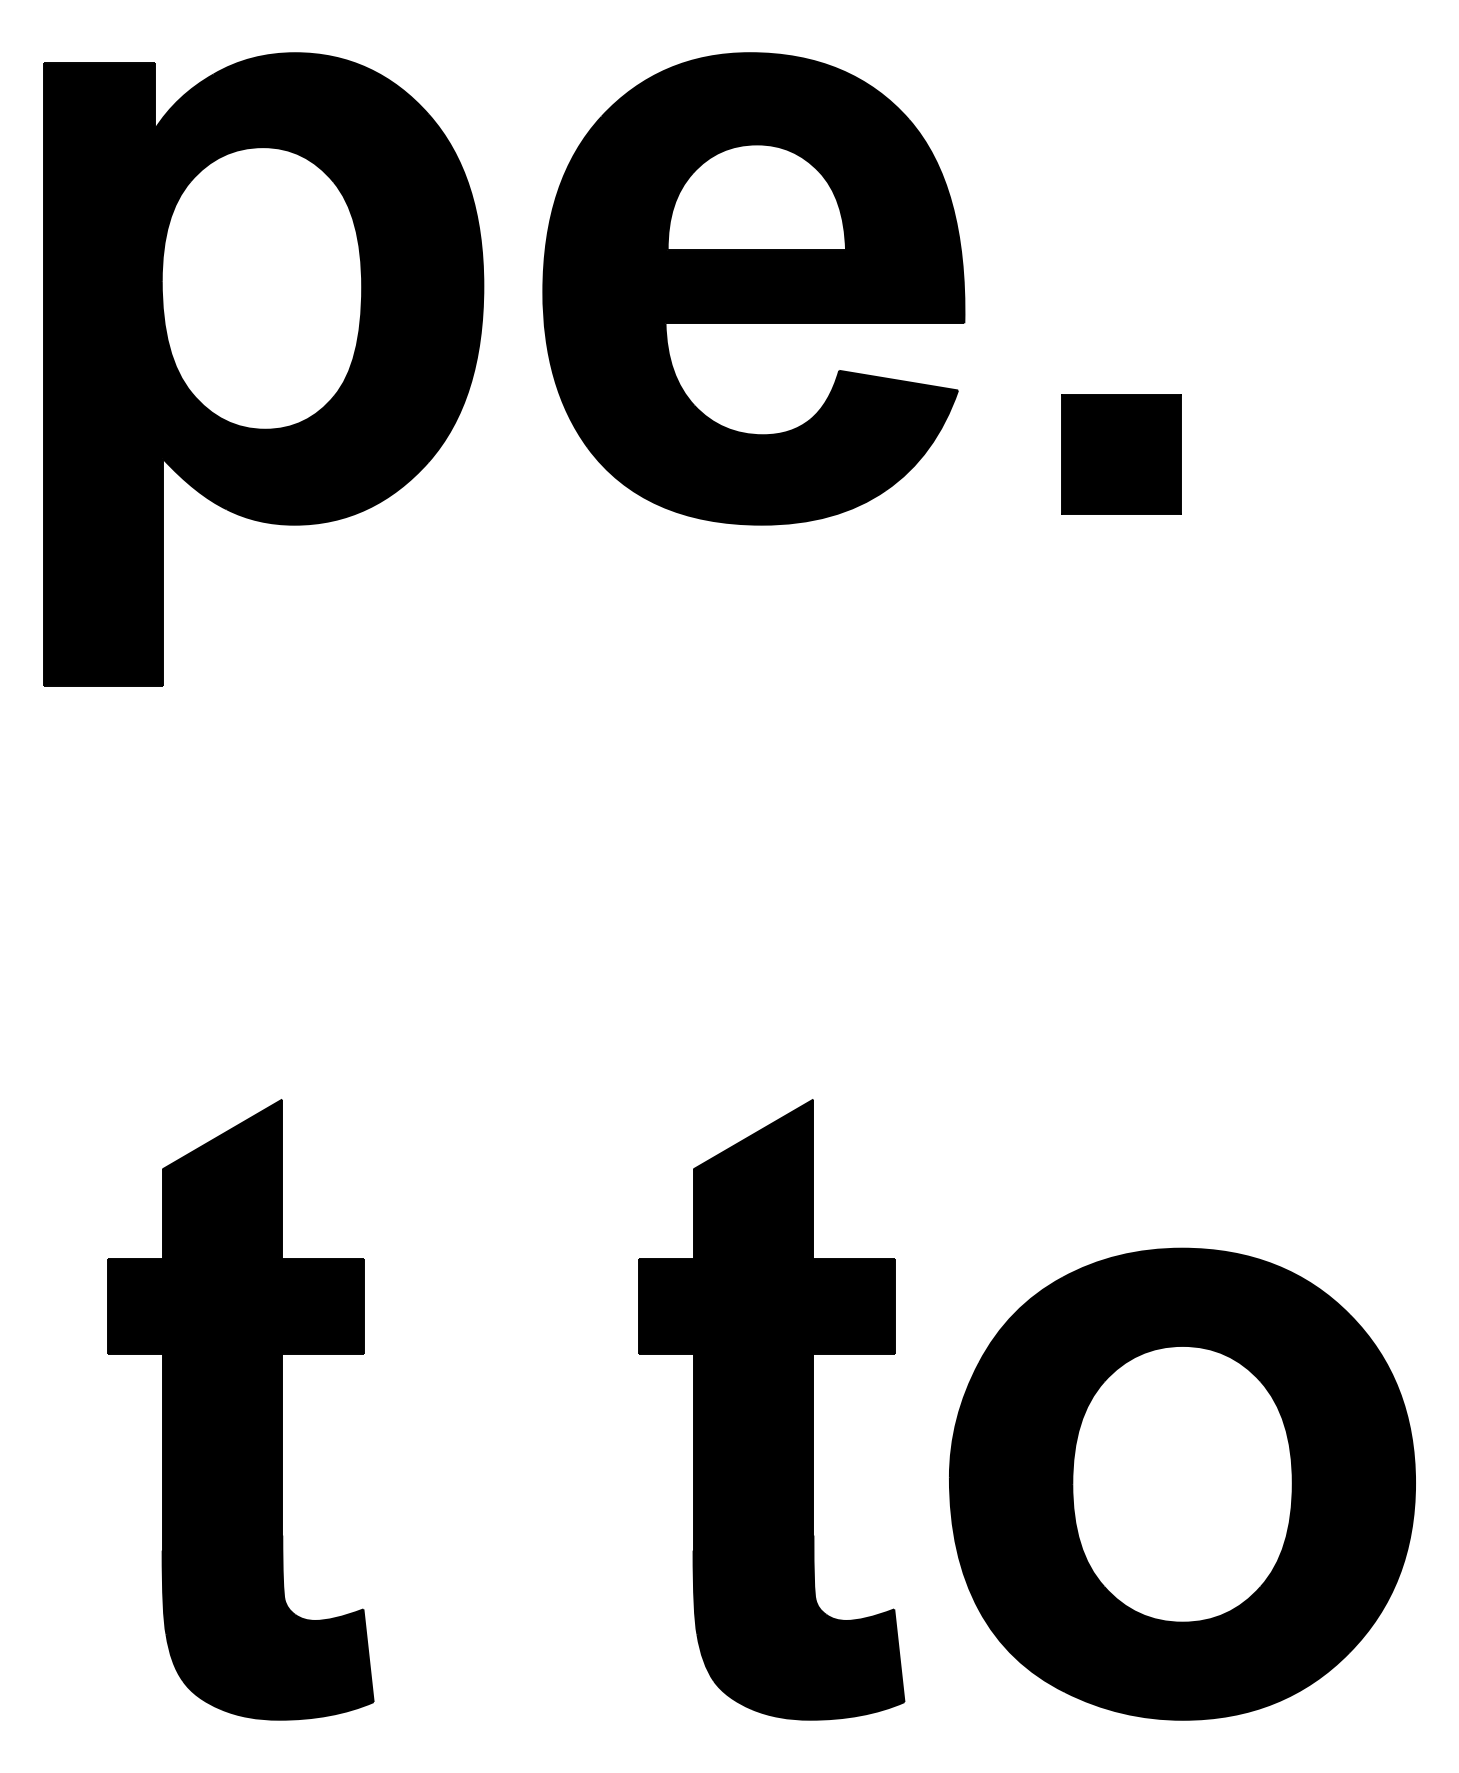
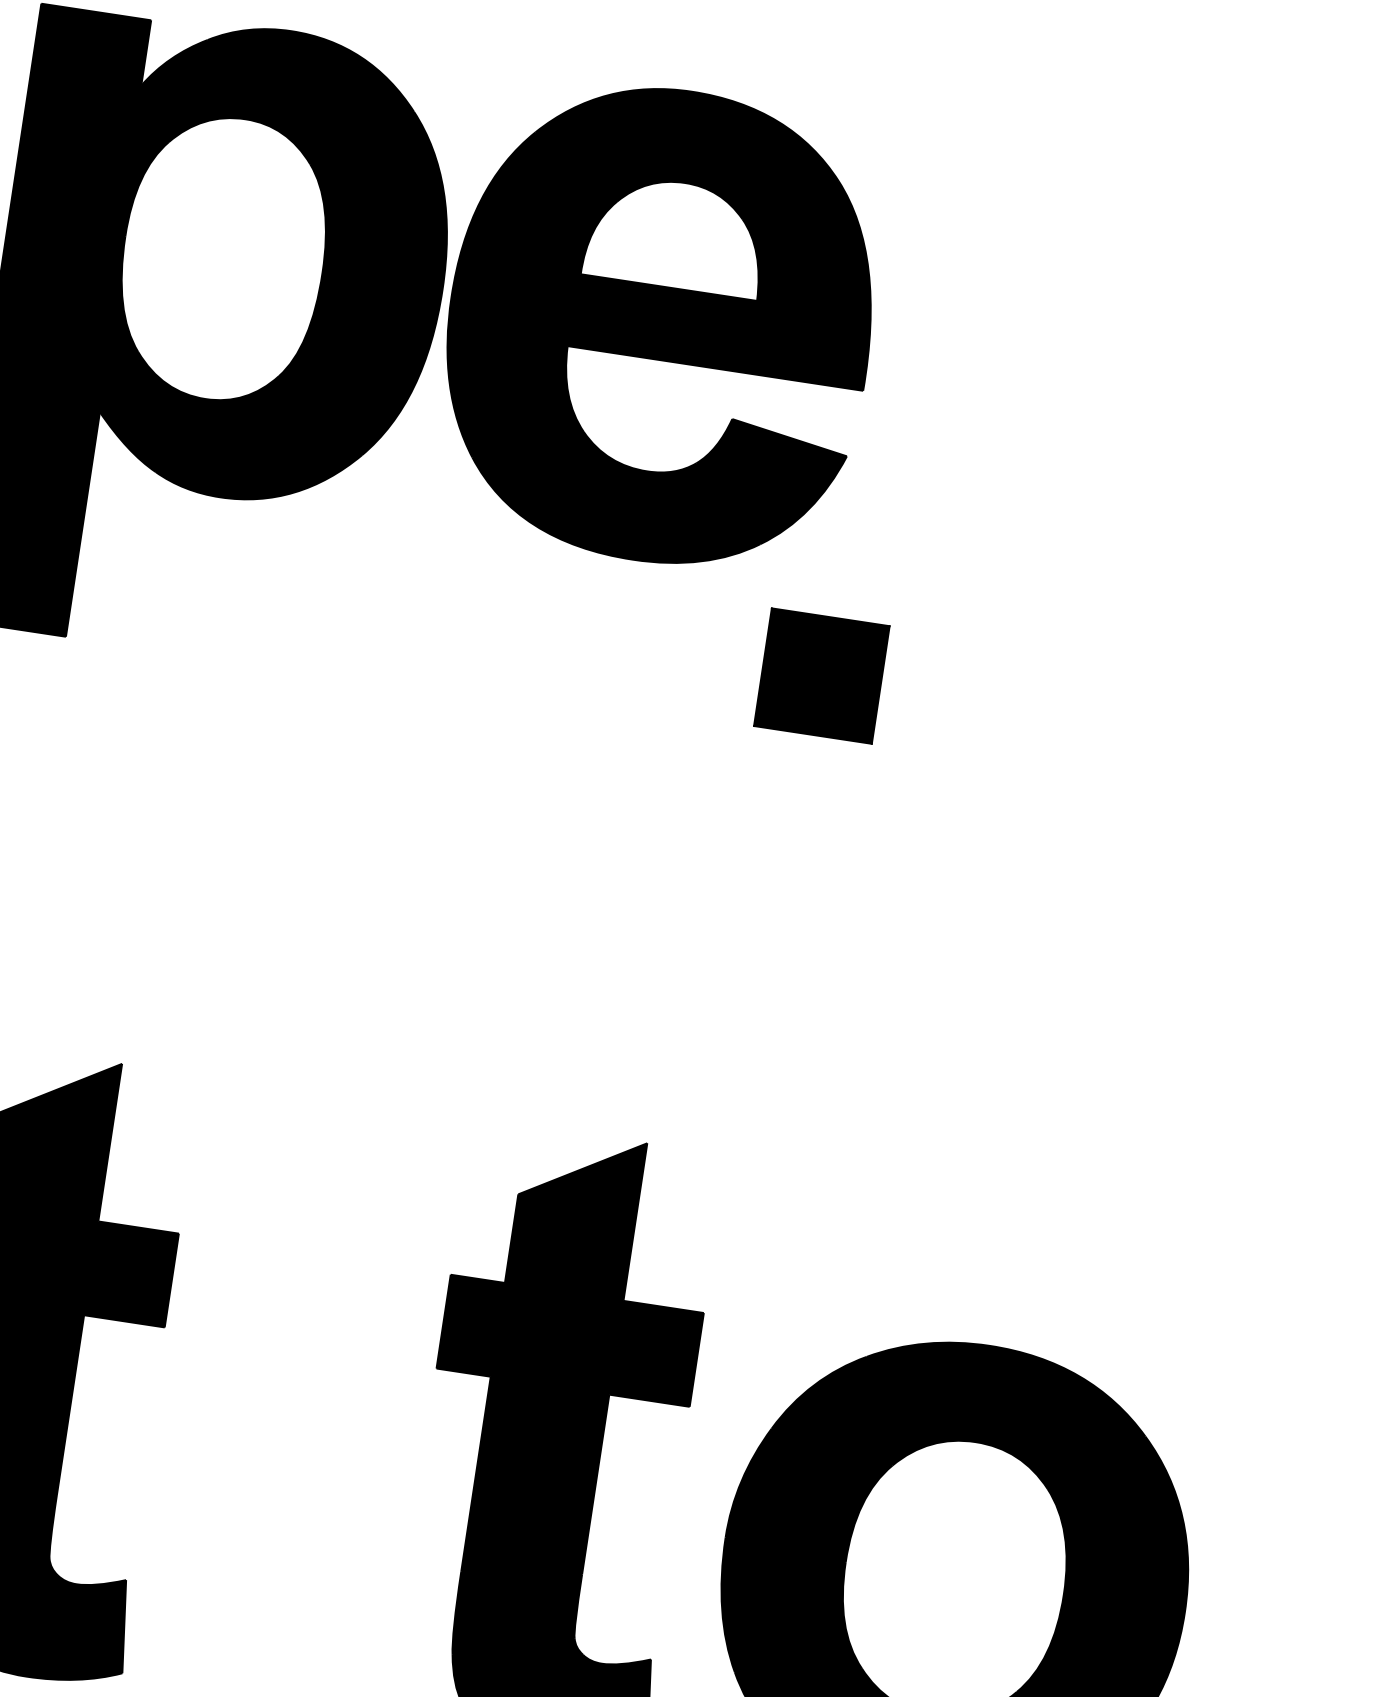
part: (753, 288) -> (659, 324), moved
part: (1121, 454) -> (822, 676), moved

